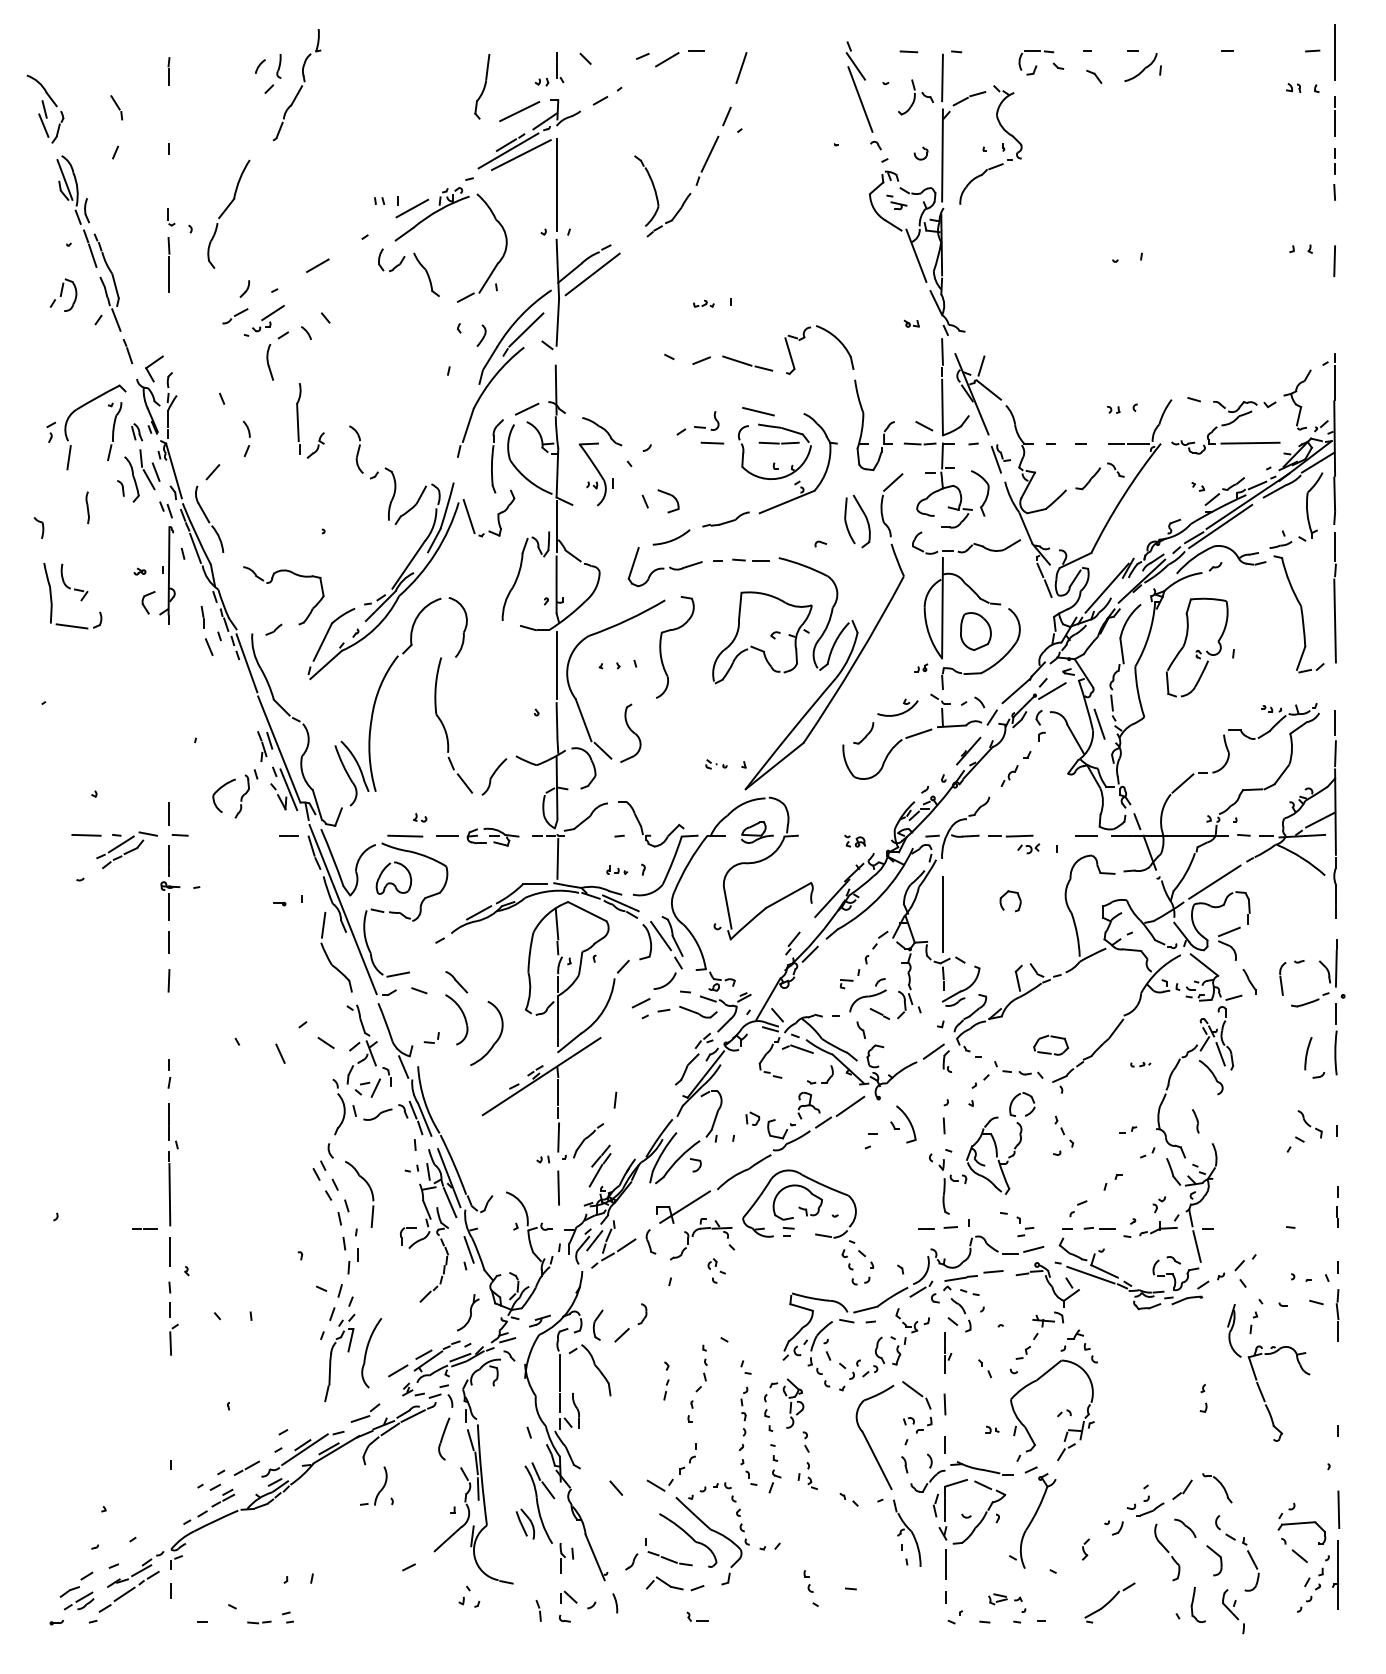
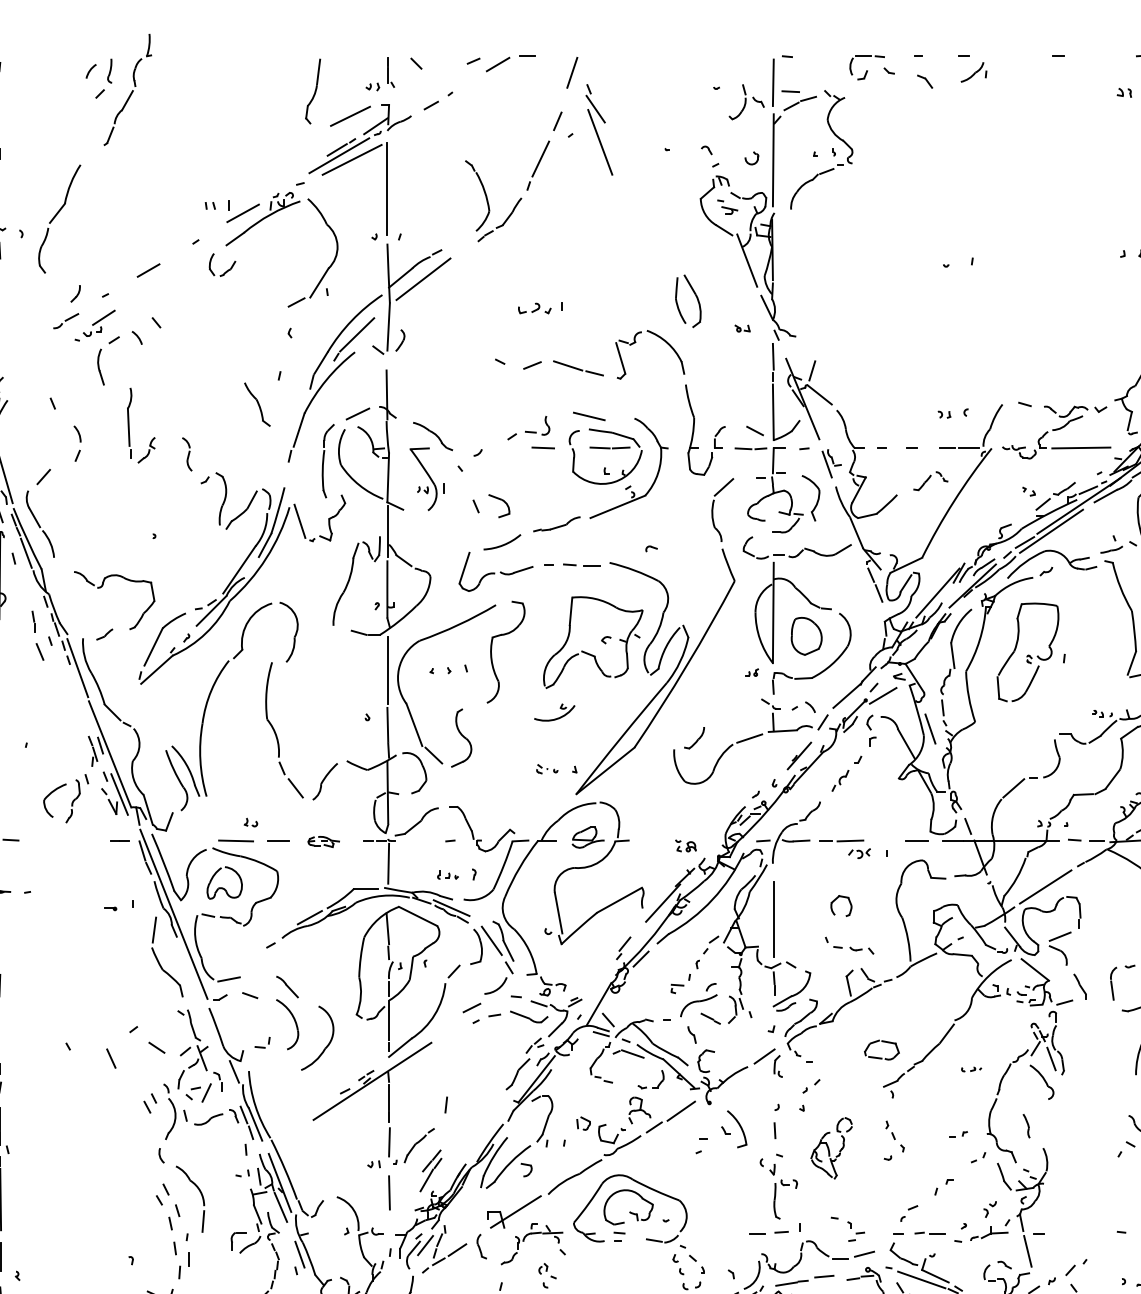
line: (908, 51) -> (790, 91), moved
part: (1142, 67) -> (973, 72), size x0.7
part: (859, 86) -> (599, 129), moved
part: (426, 274) -> (257, 404), moved
part: (703, 303) -> (534, 308), size x1.6
part: (481, 335) -> (400, 340), moved
part: (356, 449) -> (187, 454), size x0.7
part: (1099, 476) -> (930, 481), size x0.7
part: (865, 518) -> (696, 298), moved
part: (898, 713) -> (555, 718), moved
part: (492, 836) -> (323, 841), size x0.6
part: (1018, 1069) -> (849, 945), moved
part: (1000, 1143) -> (831, 1148), size x0.6
part: (319, 1170) -> (150, 1103), moved

